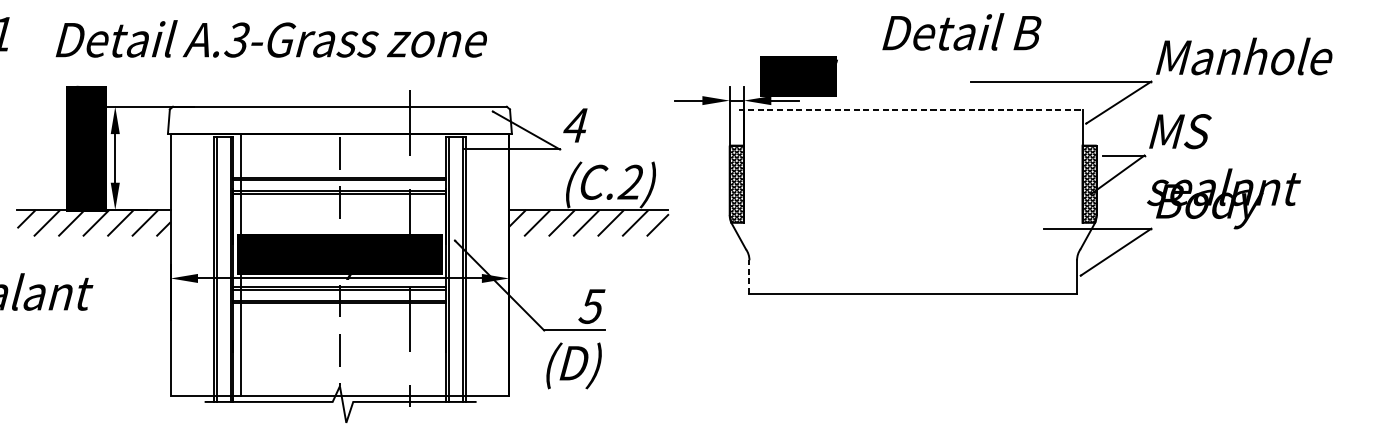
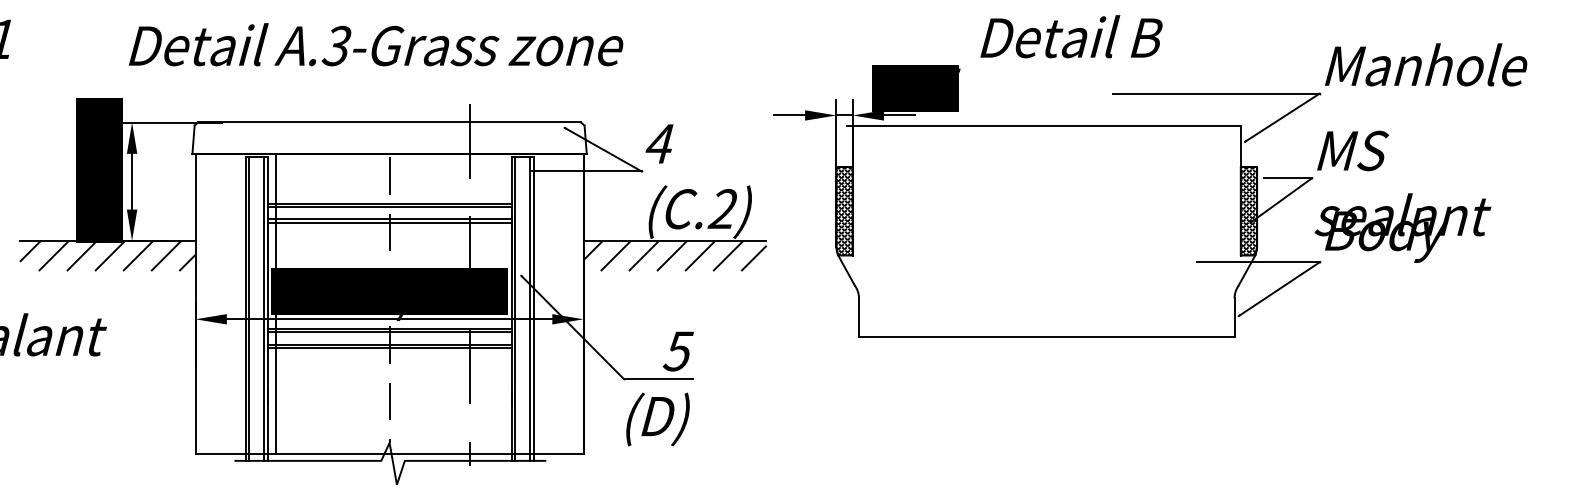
text: (961, 31) -> (1071, 36), moved
text: (271, 38) -> (376, 44), moved
line: (911, 110) -> (1044, 126), dashed -> solid
line: (749, 276) -> (859, 317), dashed -> solid

